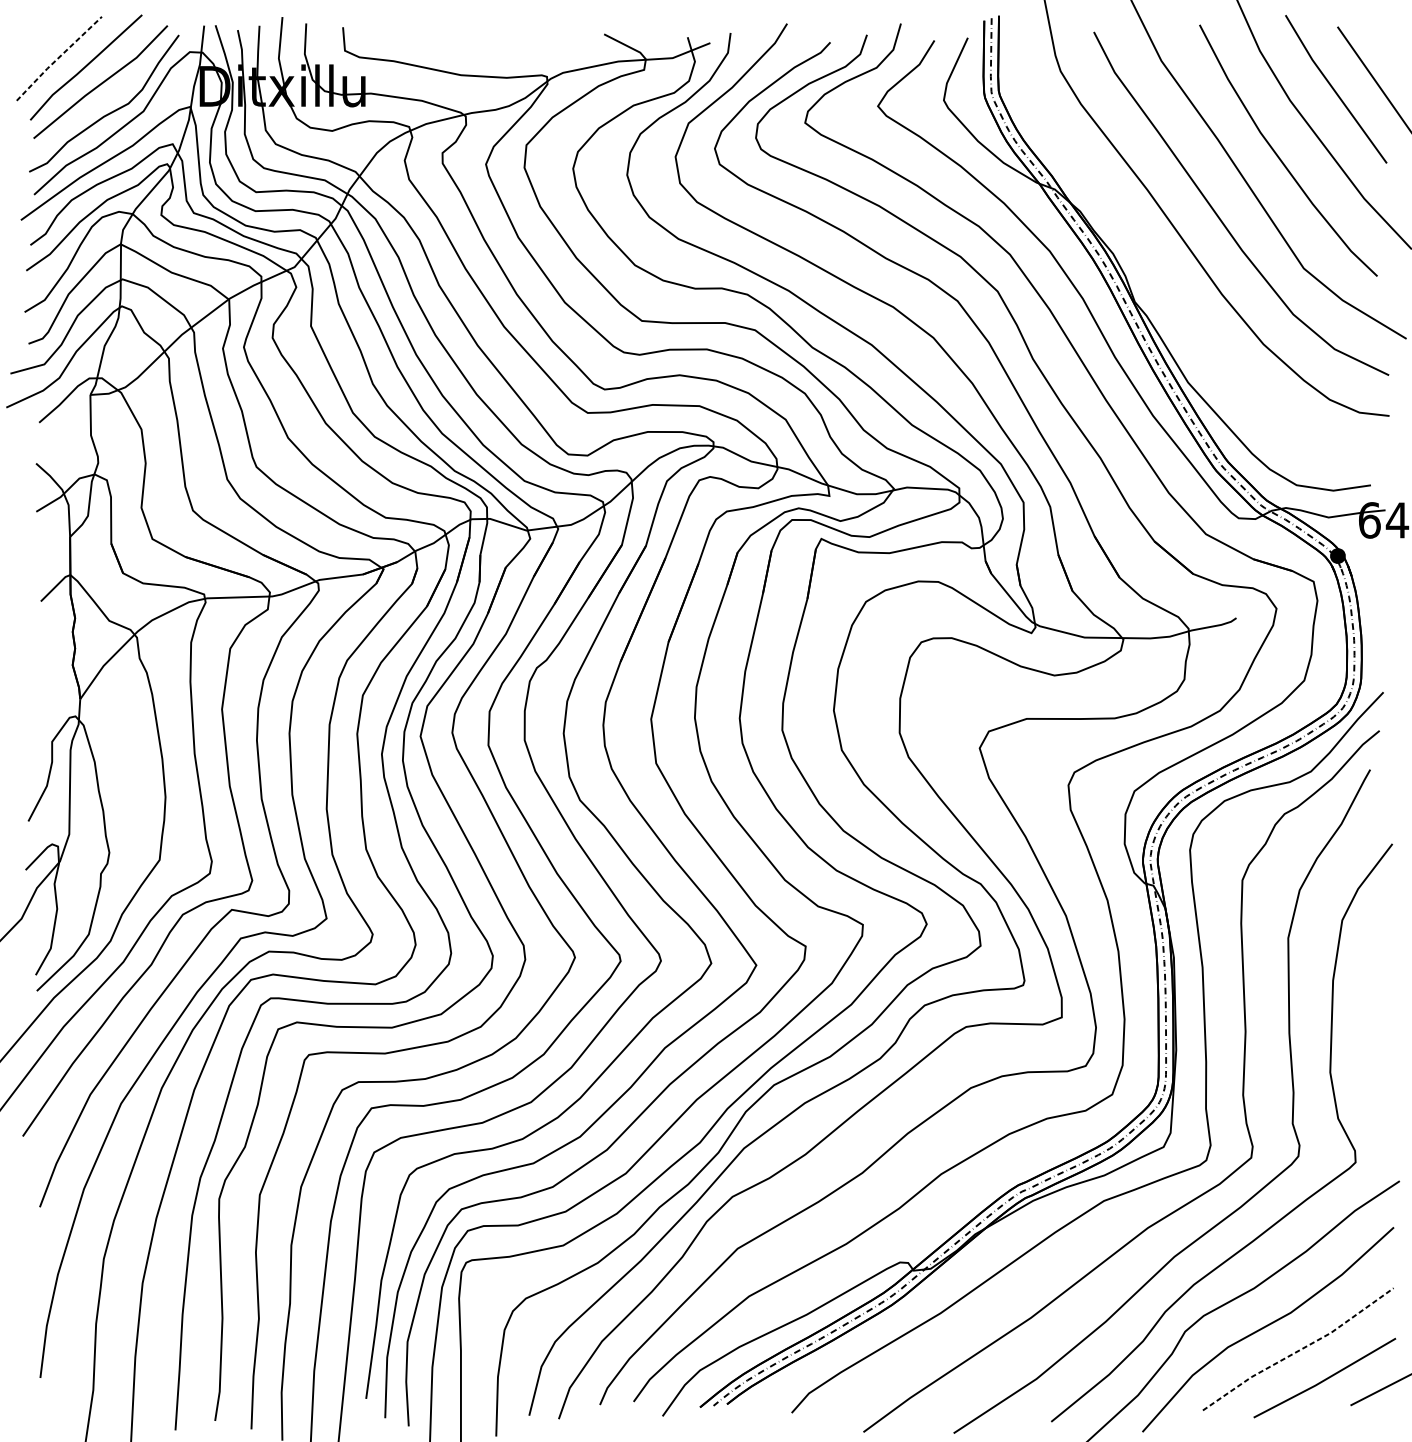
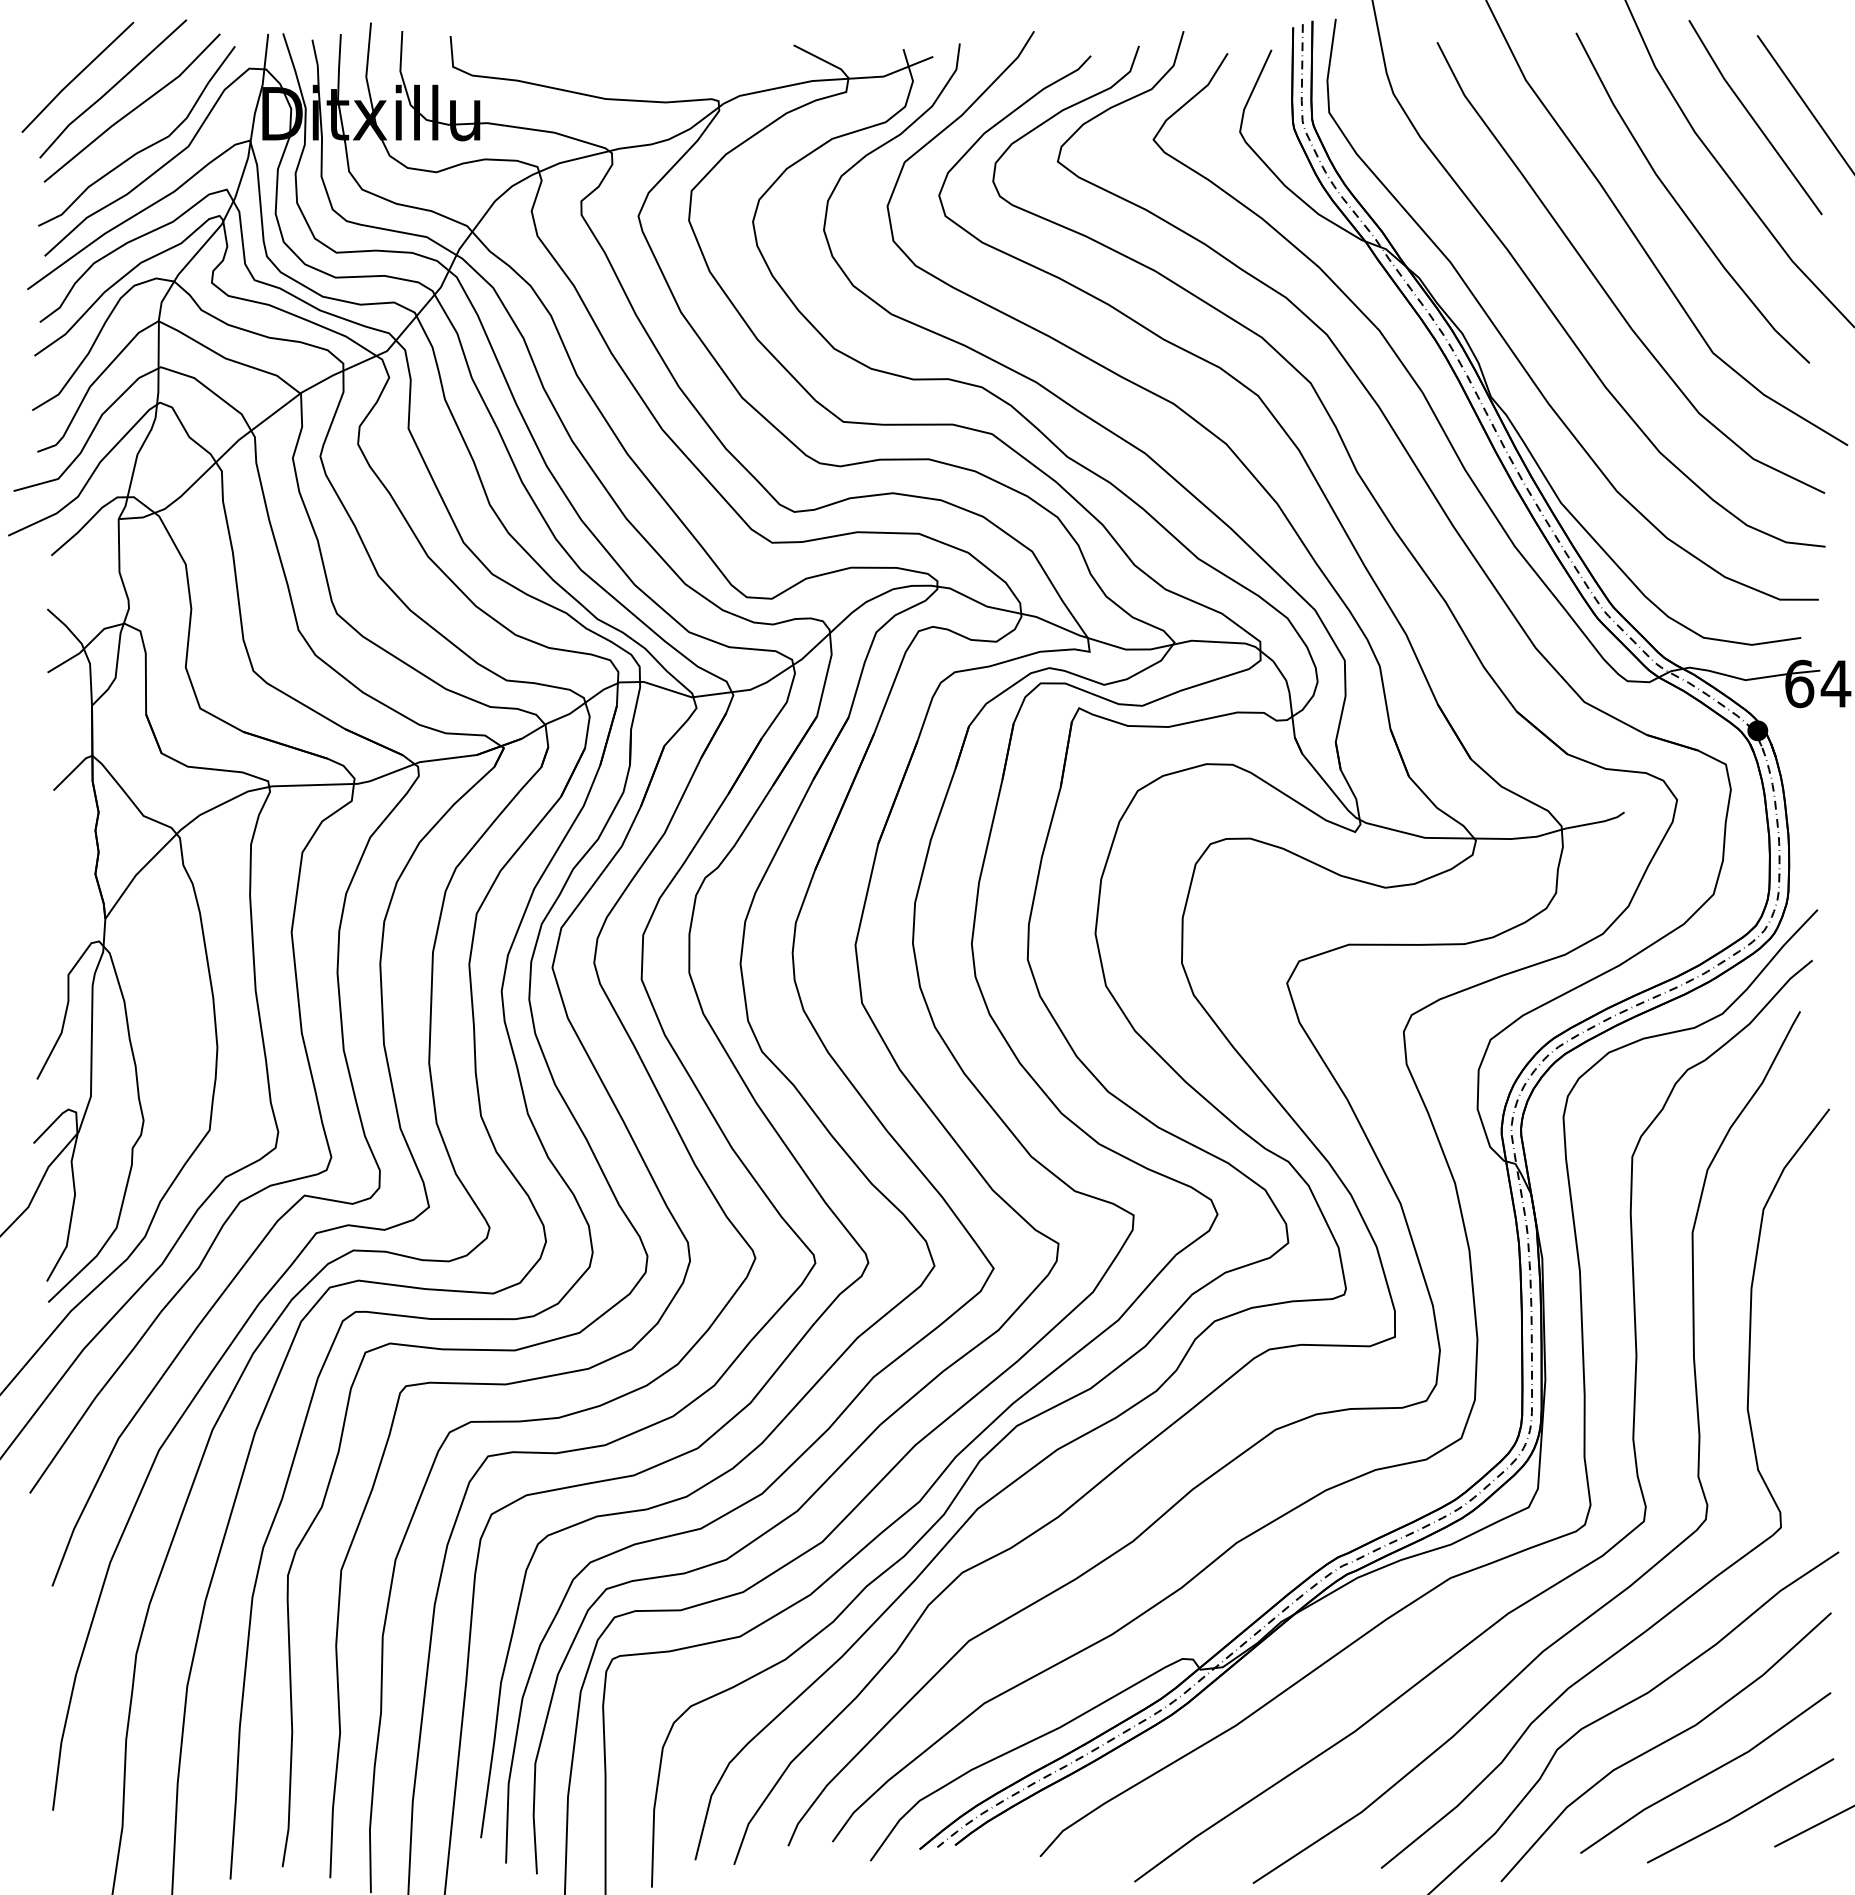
line: (58, 58) -> (76, 76), dashed -> solid
curve: (1151, 265) -> (1512, 349), added
line: (1298, 1350) -> (1706, 1774), dashed -> solid

